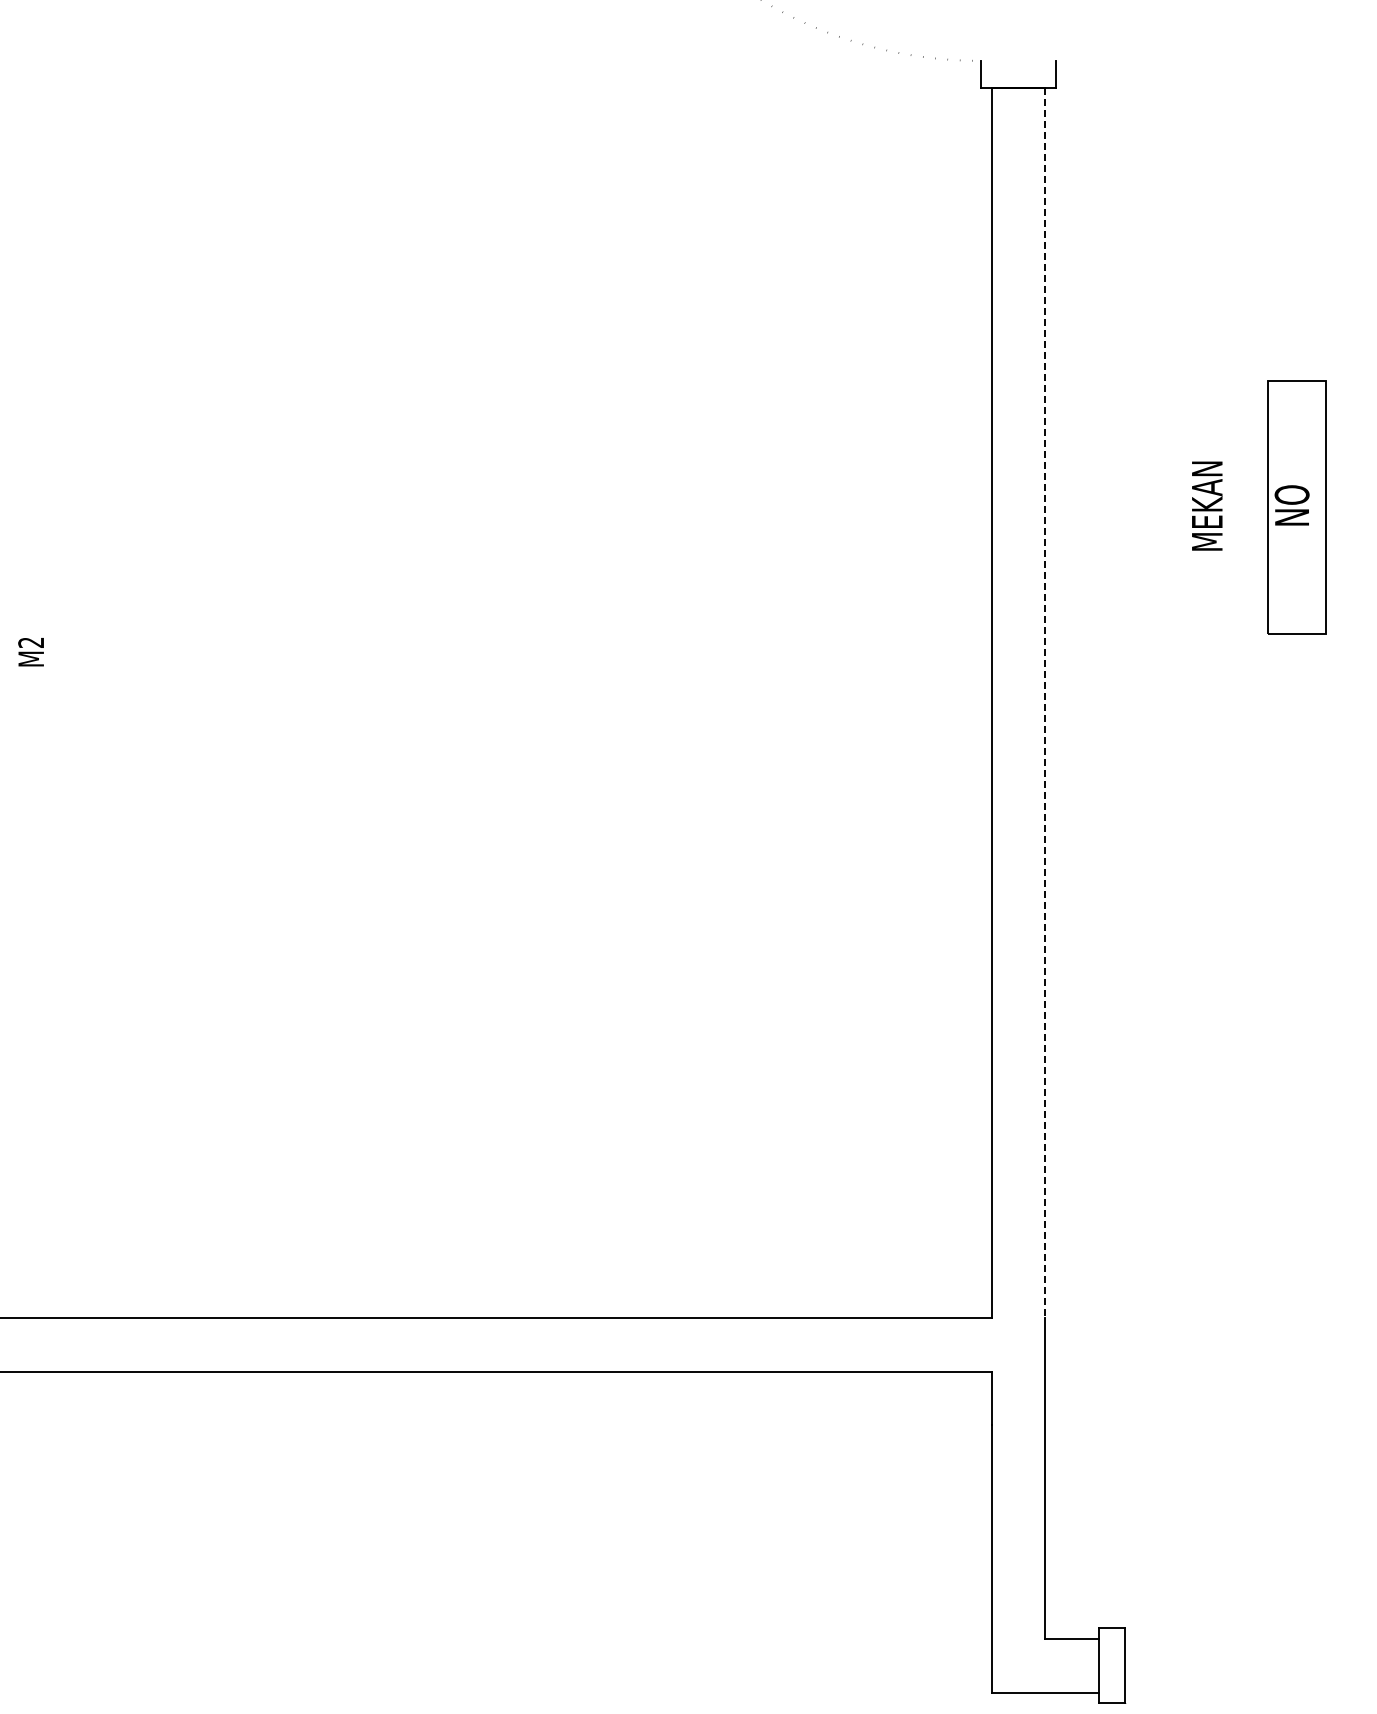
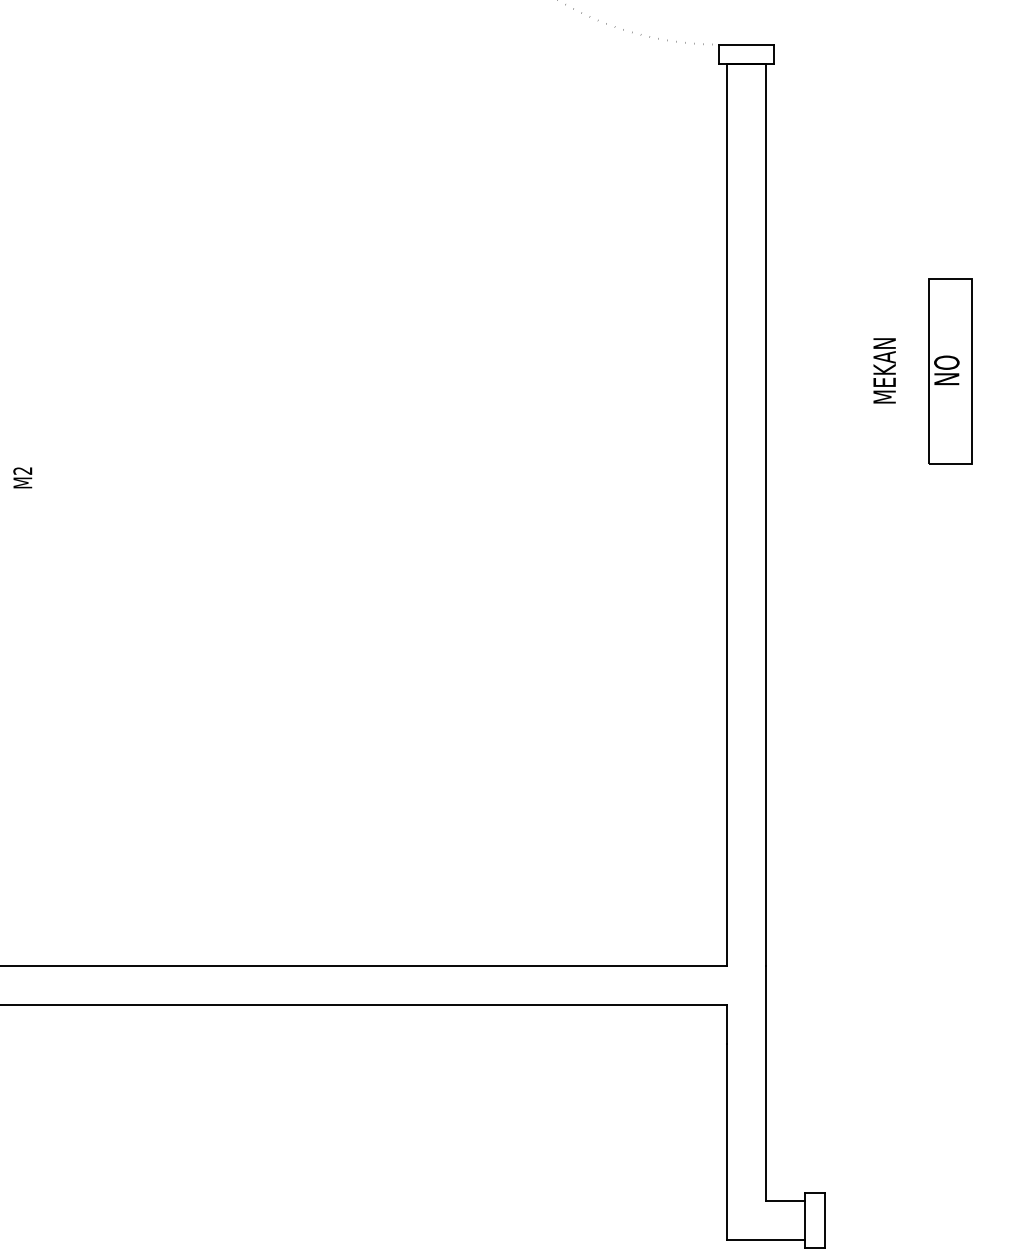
line: (1018, 60) -> (746, 44), added
line: (1045, 703) -> (766, 515), dashed -> solid

